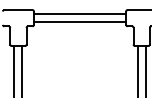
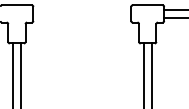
line: (80, 14) -> (82, 9), removed
line: (80, 22) -> (82, 18), removed

